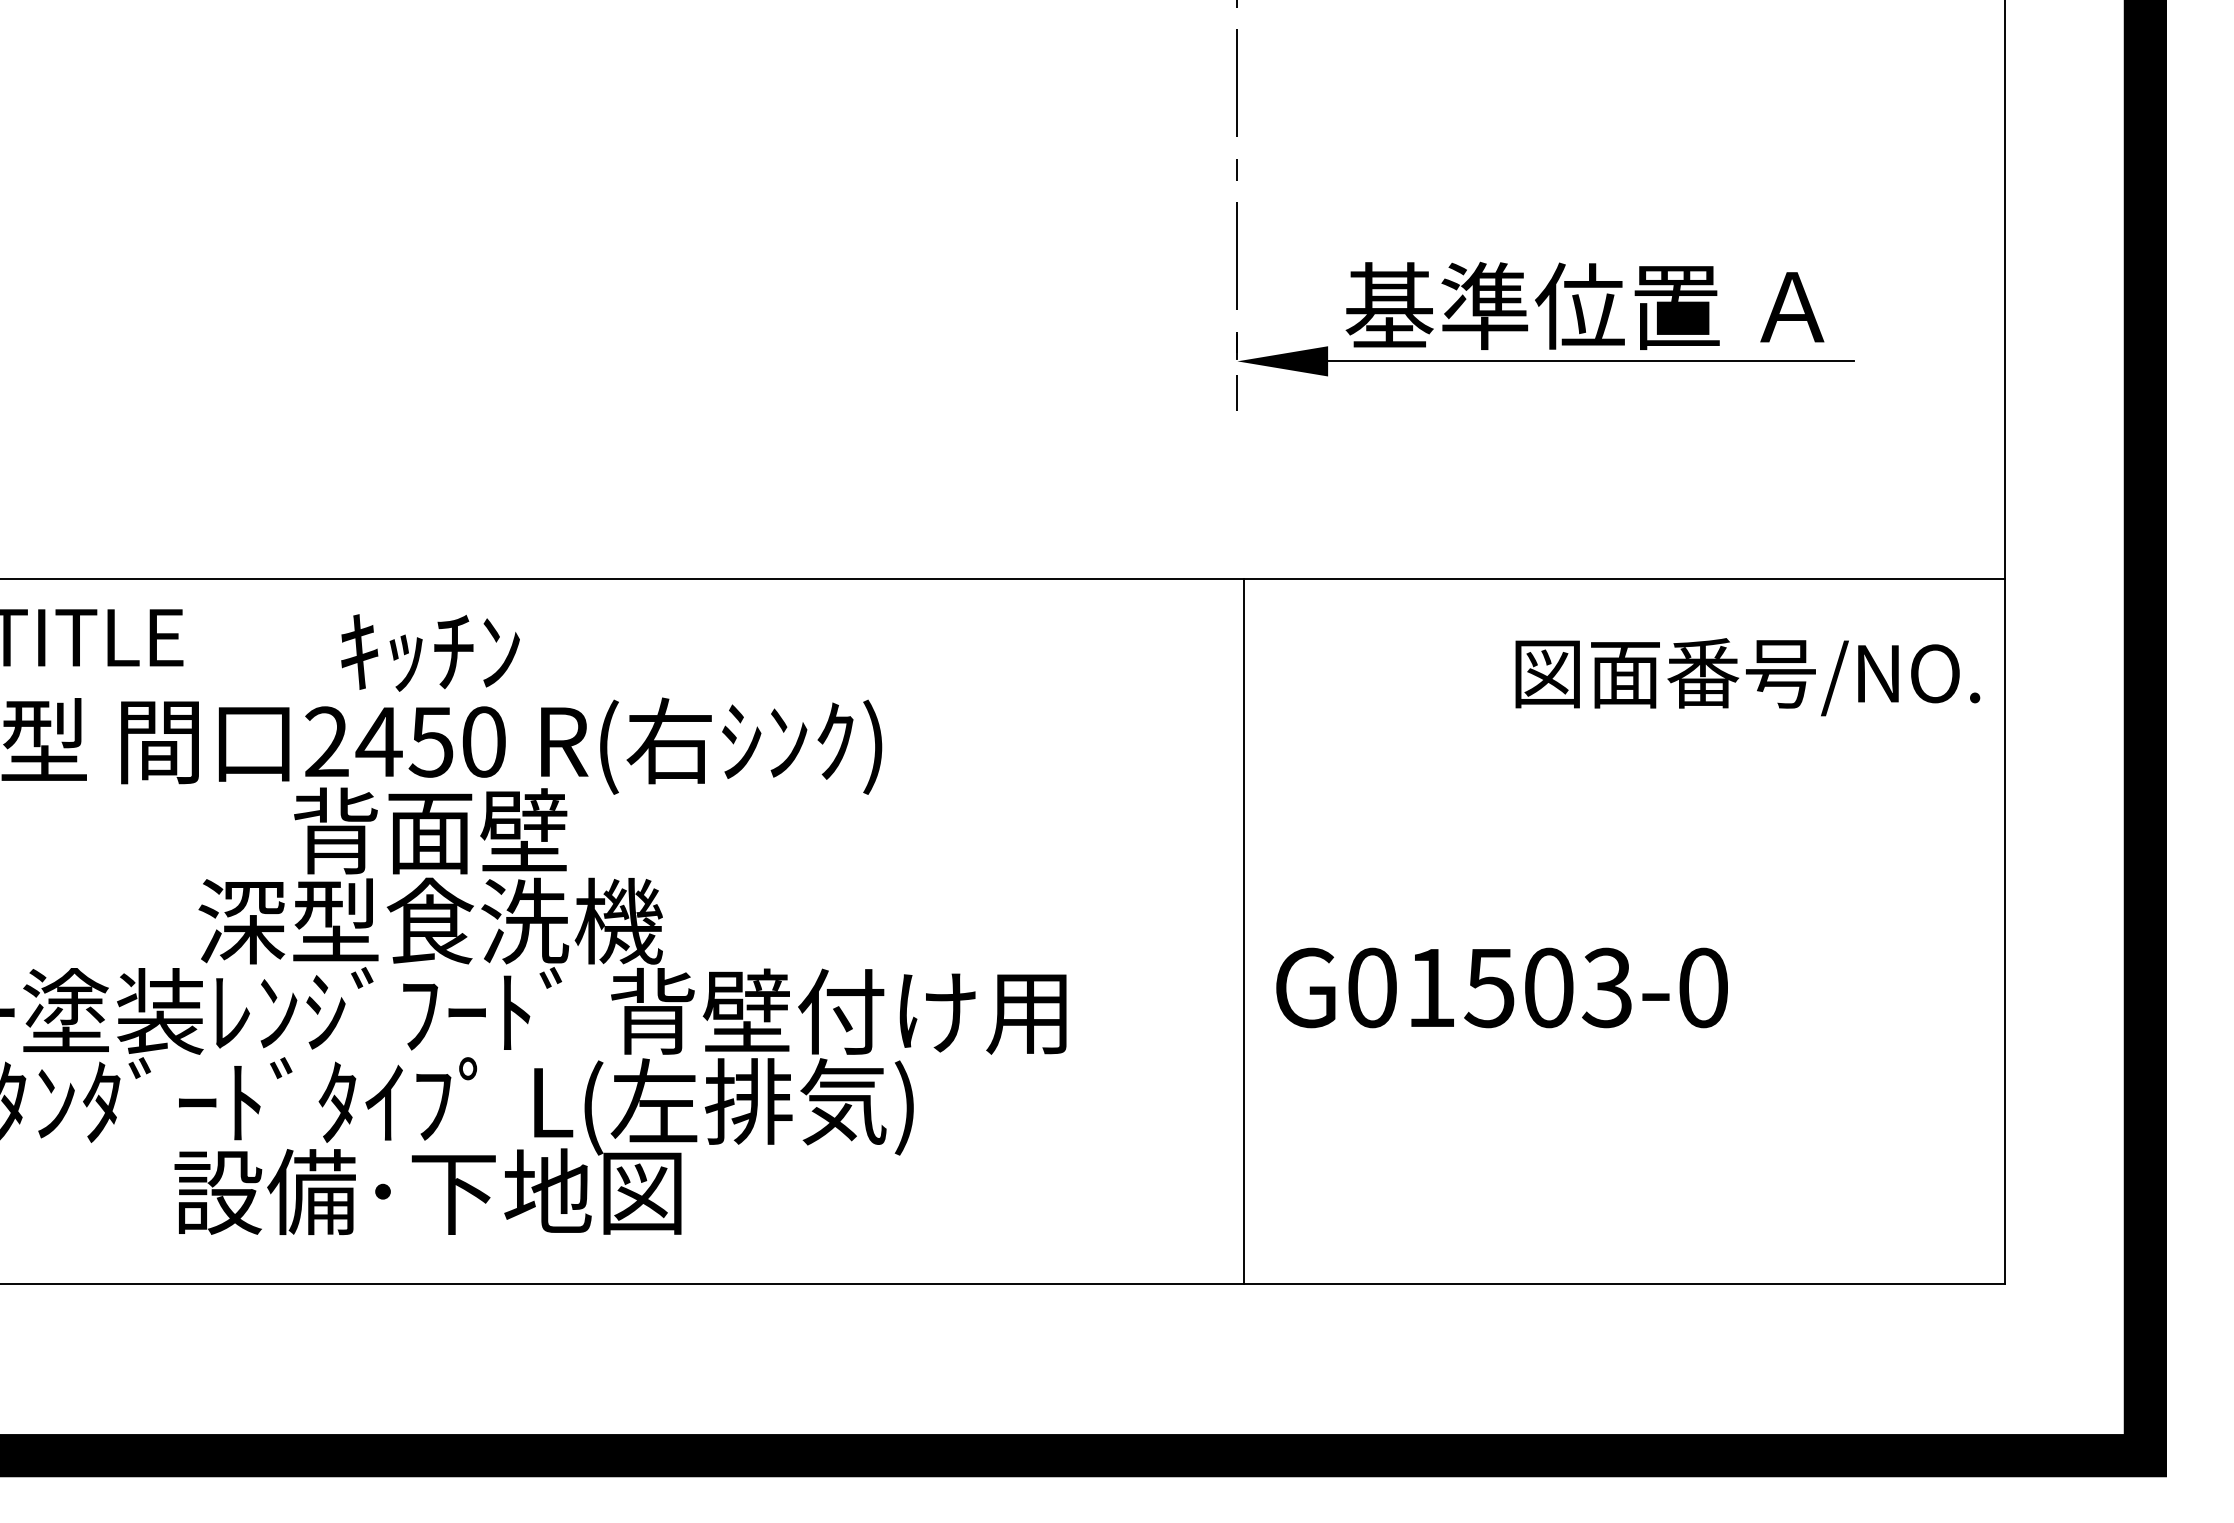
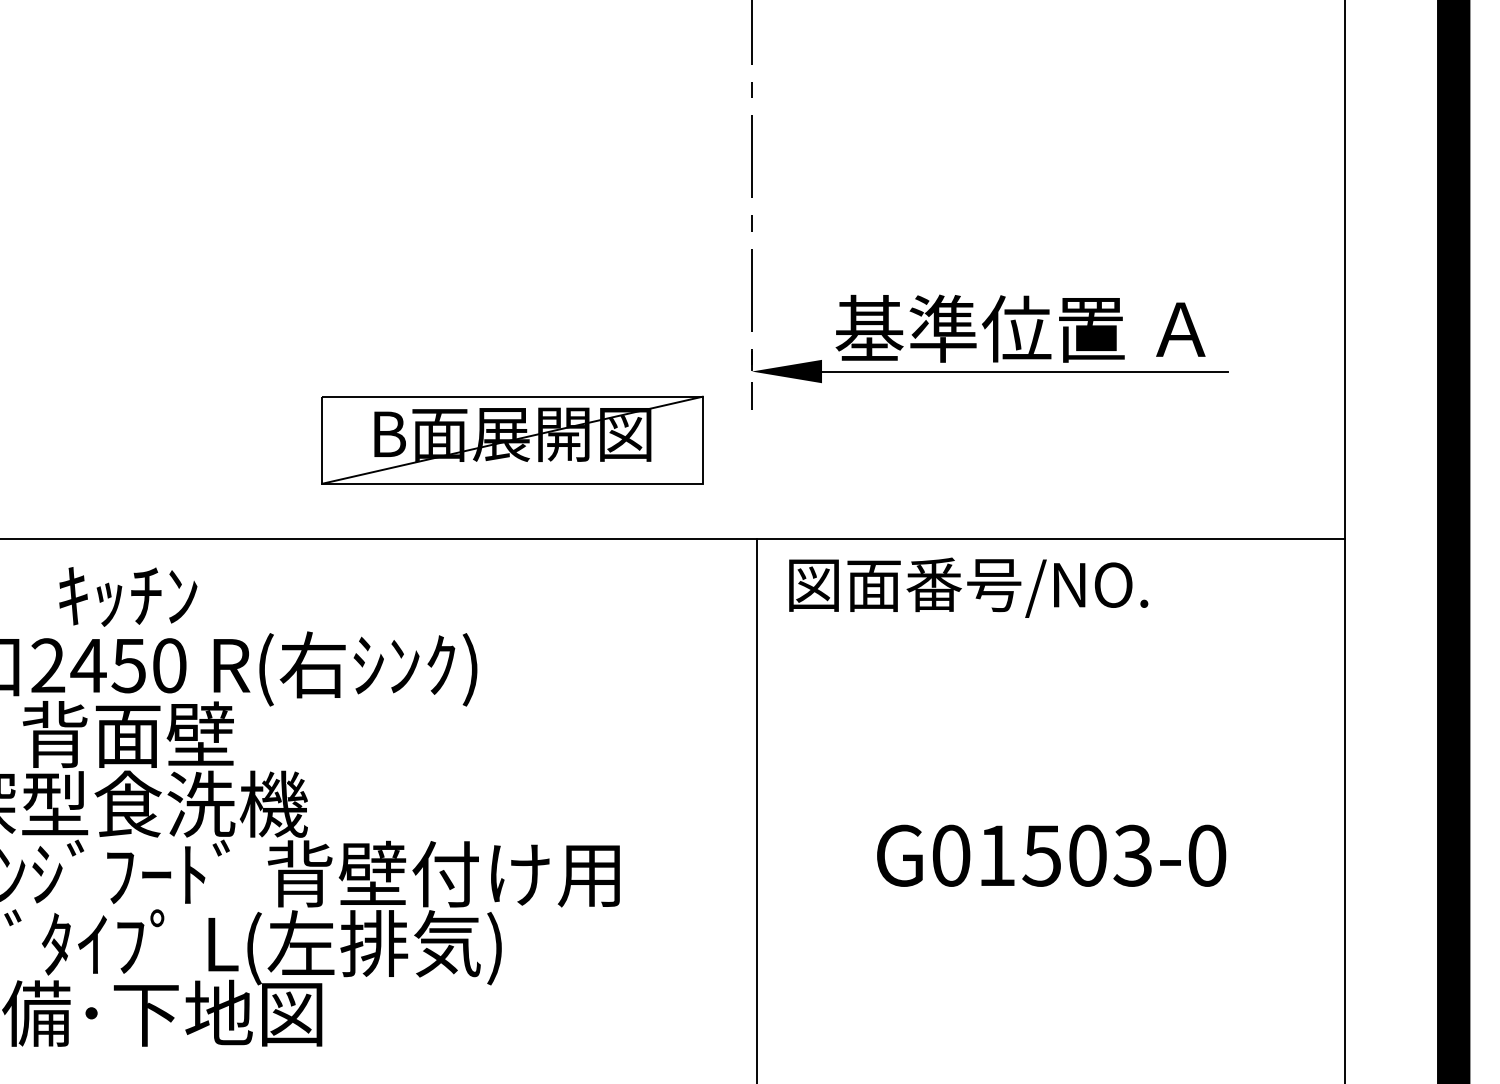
part: (927, 450) -> (512, 440), added
text: (1747, 677) -> (968, 588), moved
text: (1501, 987) -> (1051, 855), moved

